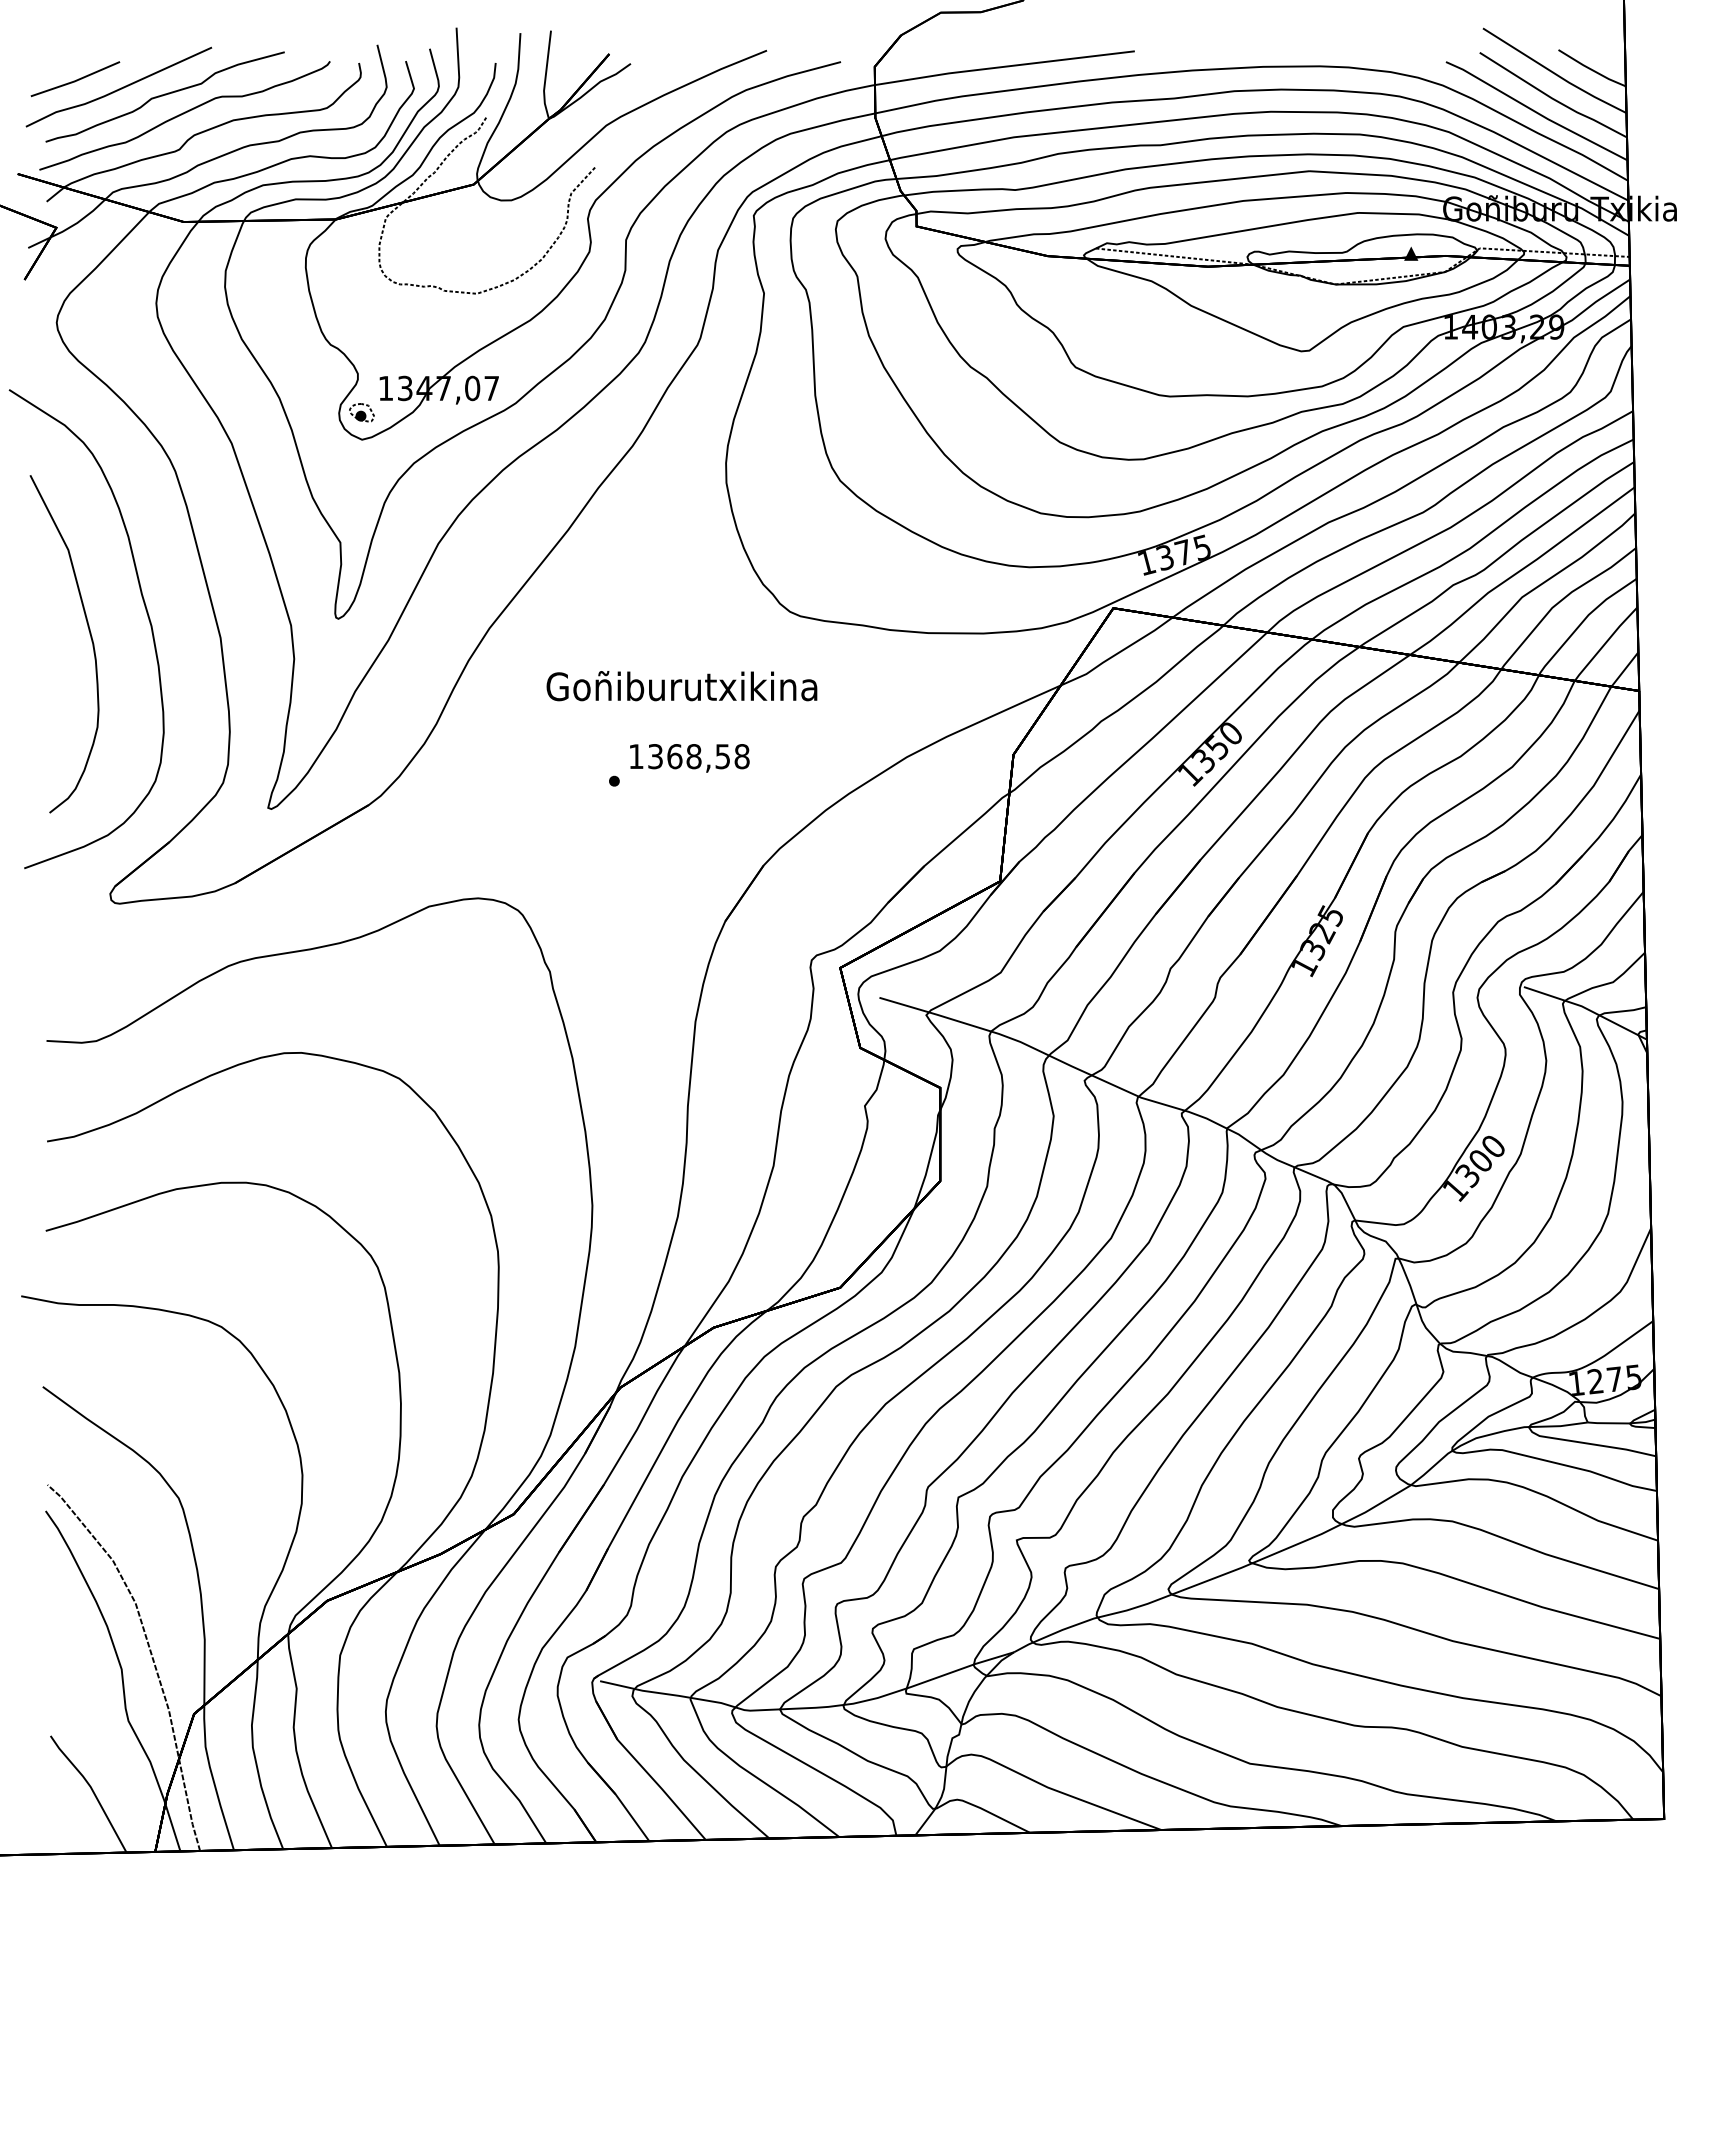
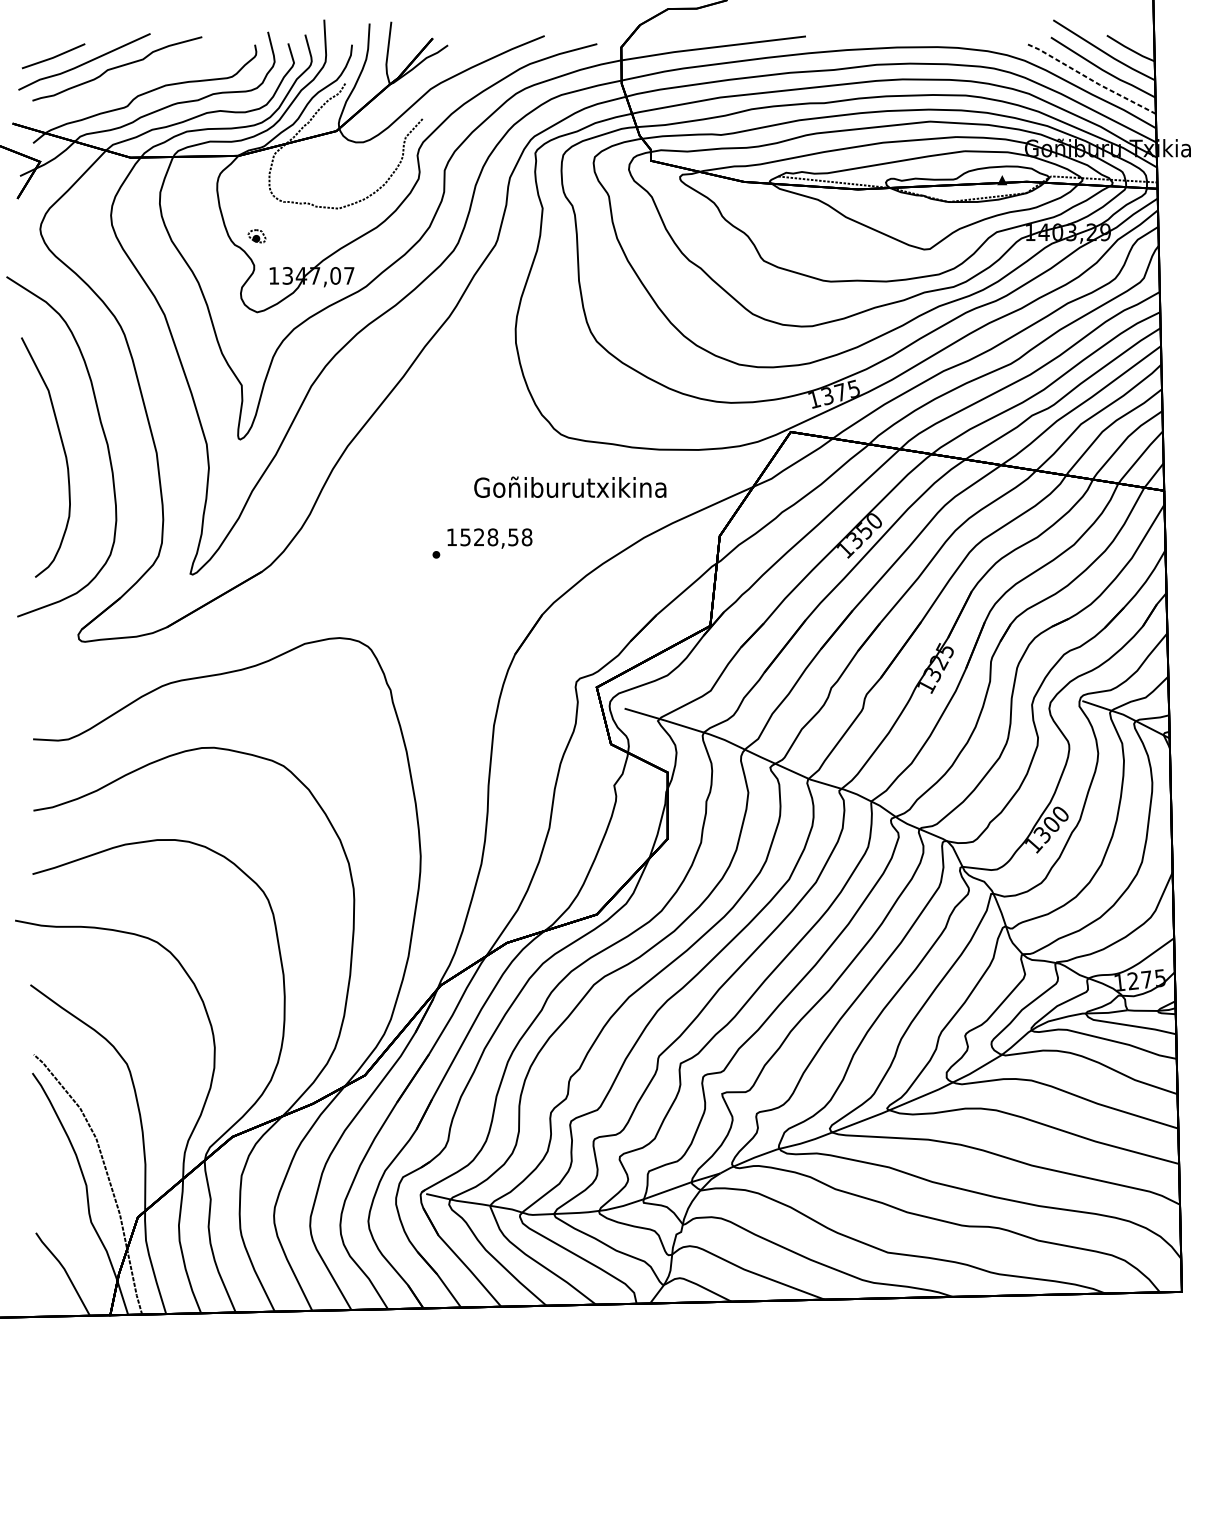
line: (1536, 112) -> (1091, 79), solid -> dashed
curve: (183, 114) -> (130, 81), removed
part: (361, 412) -> (256, 236), moved
text: (681, 686) -> (569, 487), moved
text: (665, 756) -> (472, 537), 1368,58 -> 1528,58

